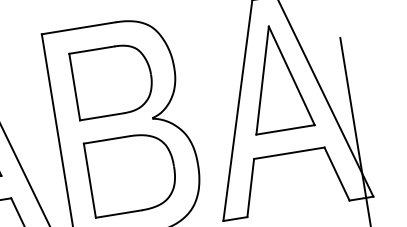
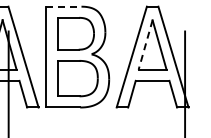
line: (78, 28) -> (63, 6), solid -> dashed
line: (262, 79) -> (145, 44), solid -> dashed

